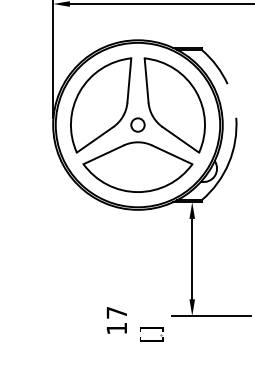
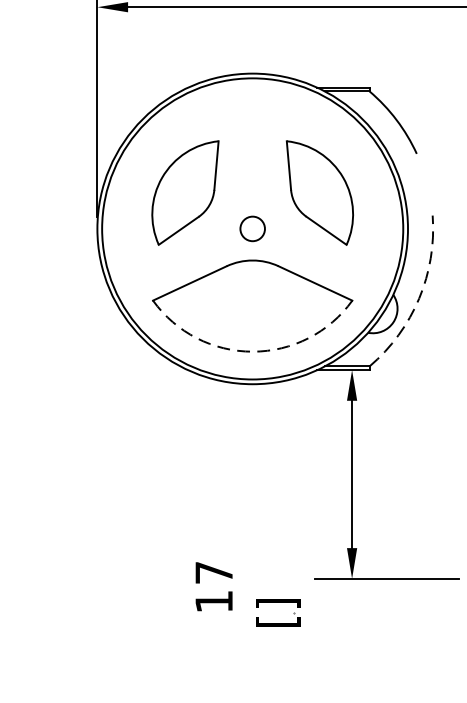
part: (101, 105) -> (185, 193), size x0.6
part: (174, 105) -> (319, 193), size x0.6
arc: (228, 163) -> (418, 299), solid -> dashed
arc: (137, 192) -> (251, 352), solid -> dashed

